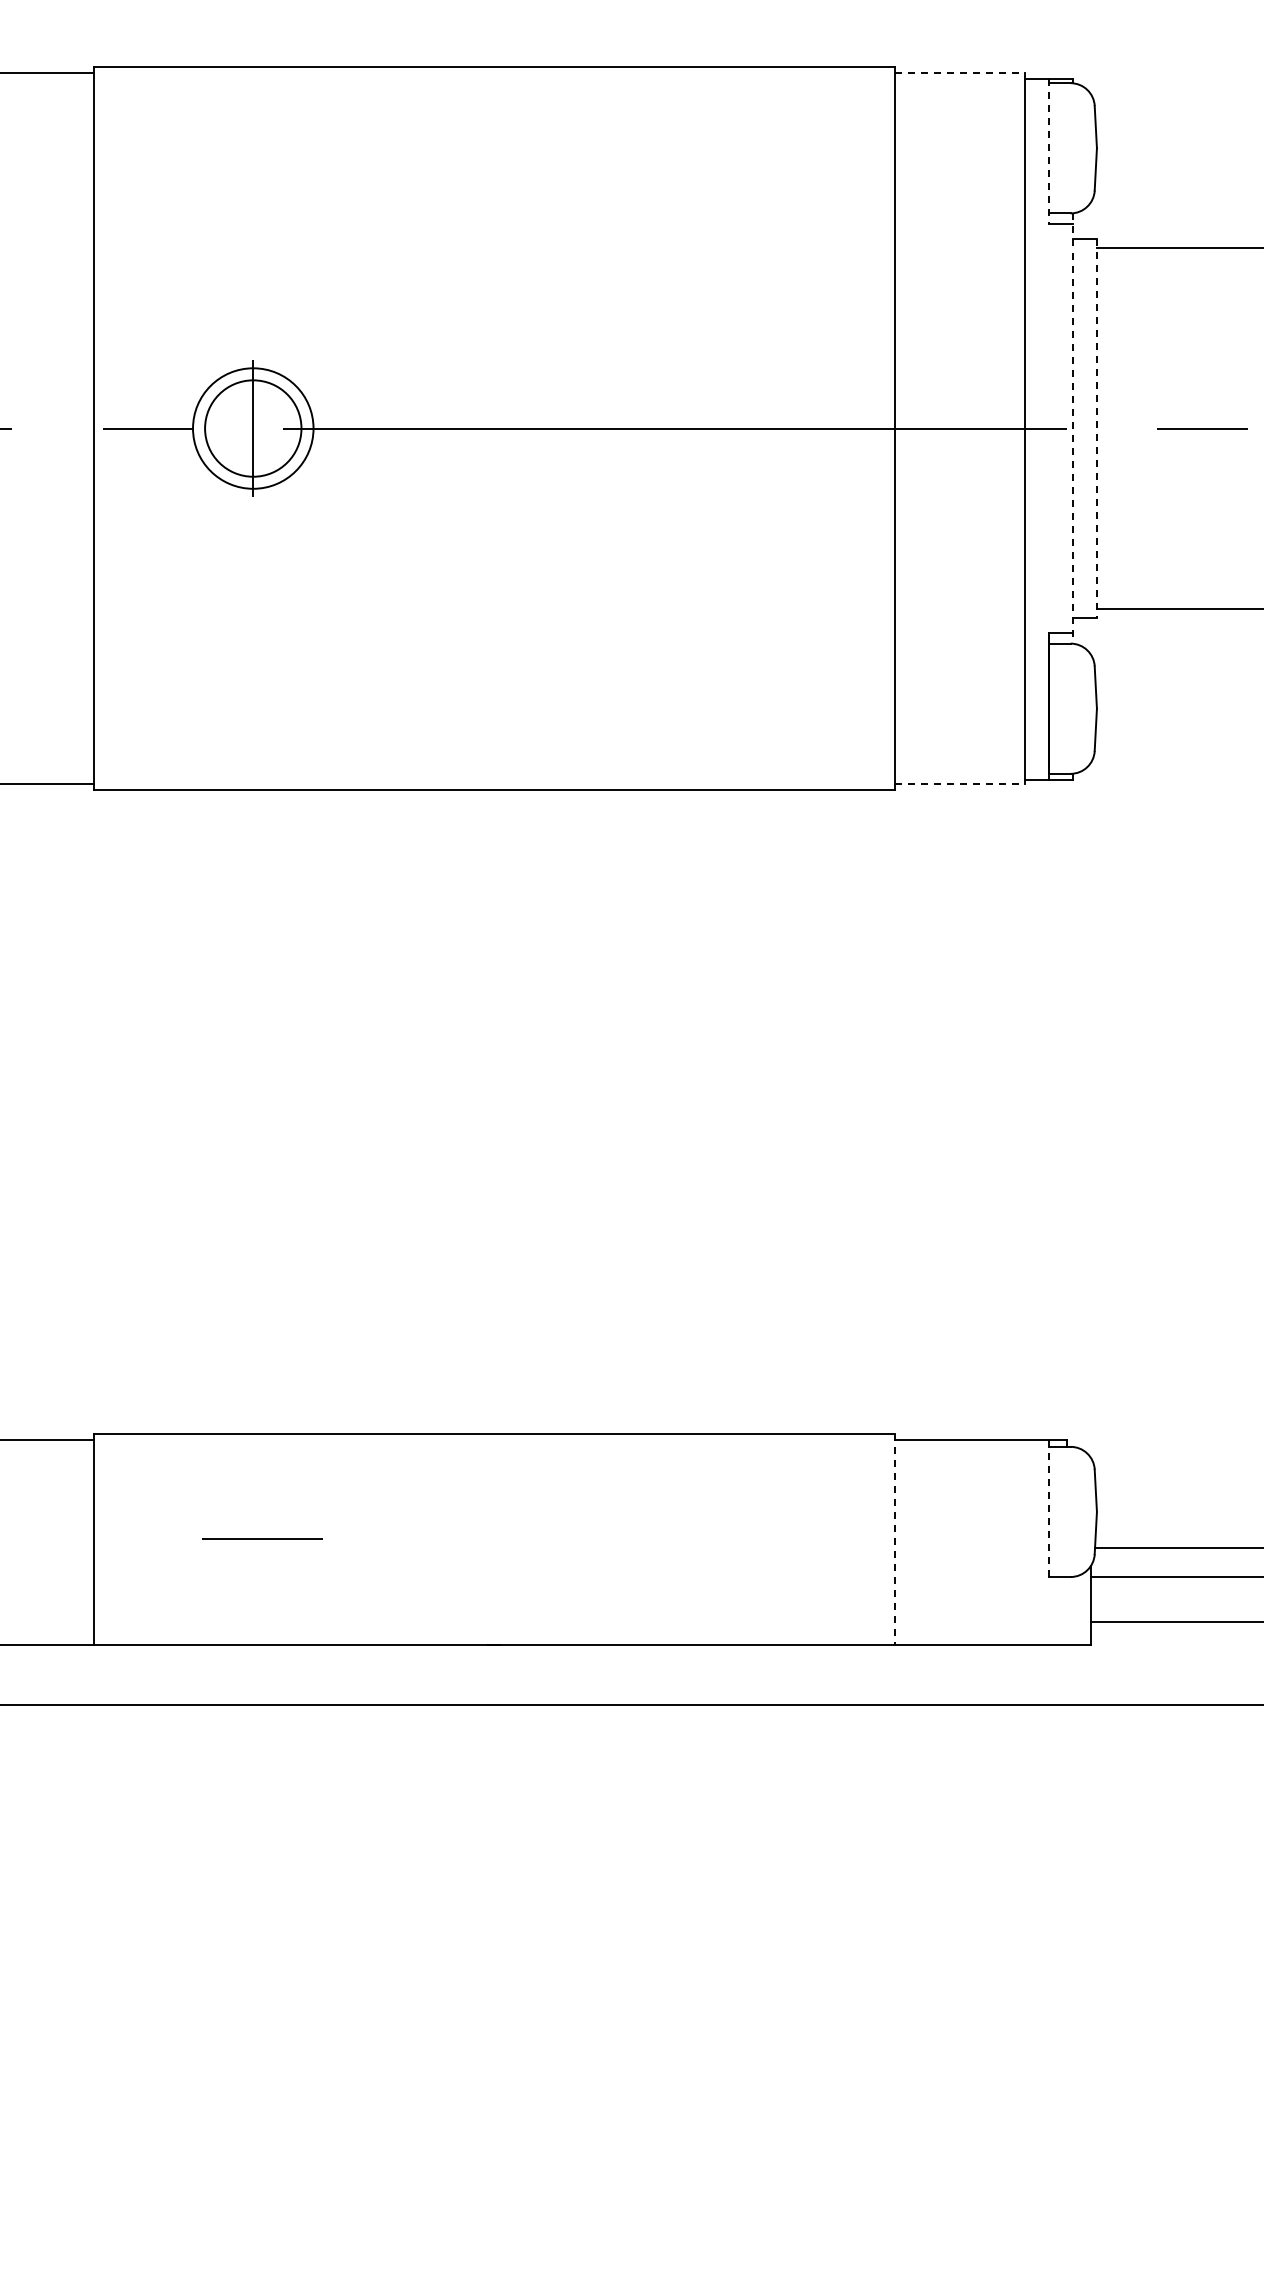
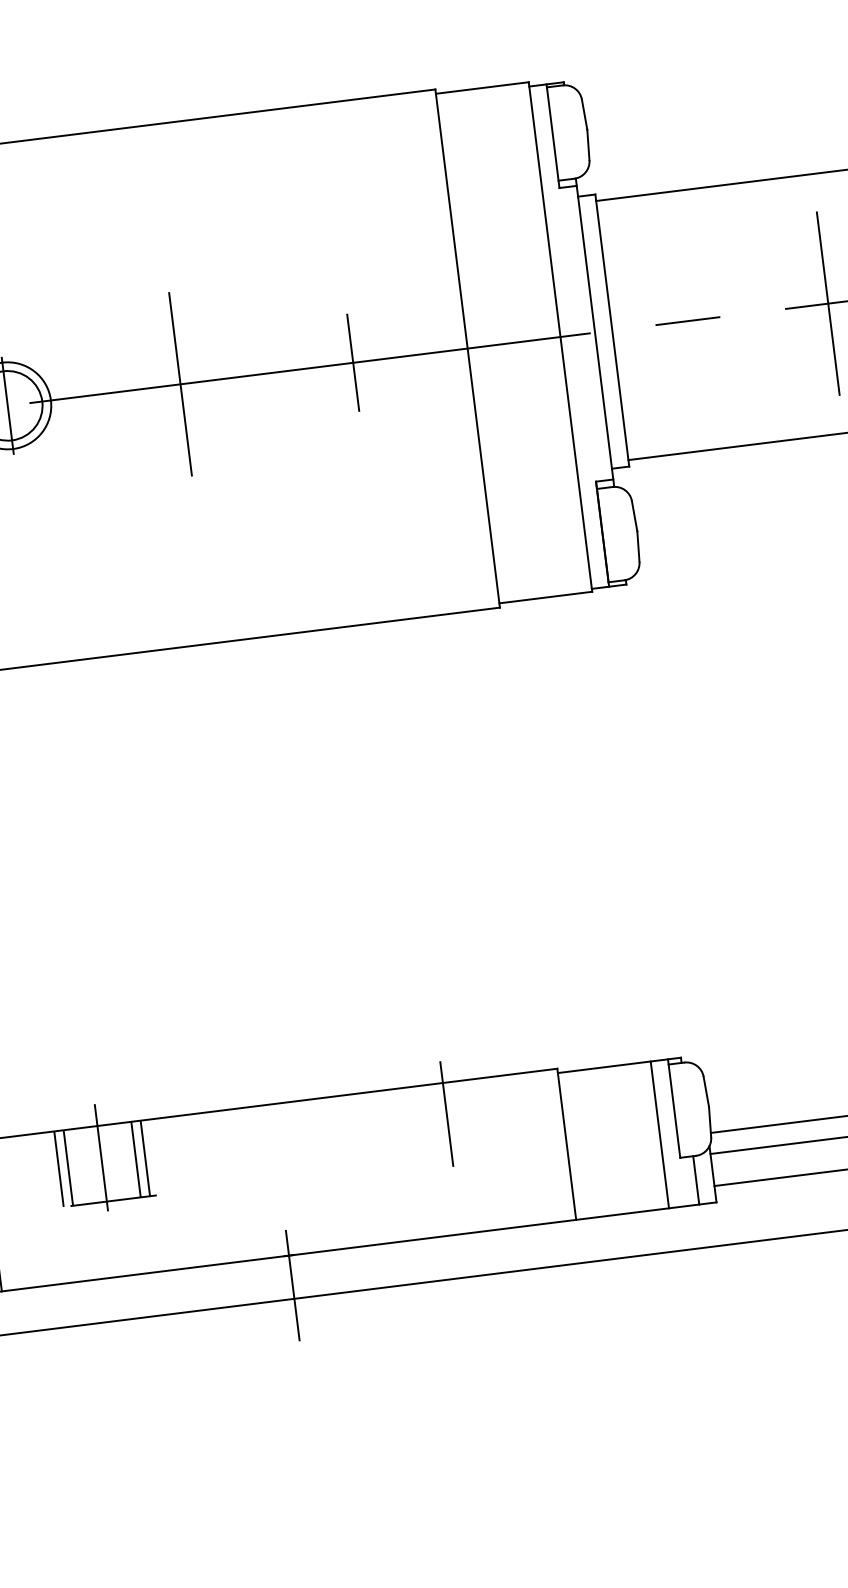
line: (959, 73) -> (482, 88), dashed -> solid
line: (1048, 151) -> (552, 136), dashed -> solid
line: (494, 428) -> (180, 384), added
line: (735, 428) -> (353, 362), added
line: (1096, 428) -> (611, 330), dashed -> solid
line: (1072, 429) -> (594, 333), dashed -> solid
line: (959, 784) -> (545, 597), dashed -> solid
line: (735, 1476) -> (446, 1113), added
line: (253, 1477) -> (101, 1157), added
line: (193, 1486) -> (59, 1169), added
line: (206, 1486) -> (68, 1168), added
line: (300, 1486) -> (136, 1159), added
line: (313, 1486) -> (145, 1158), added
line: (1048, 1508) -> (673, 1108), dashed -> solid
line: (895, 1539) -> (567, 1144), dashed -> solid
line: (1024, 1541) -> (659, 1134), added
line: (1066, 1610) -> (695, 1180), added
line: (494, 1686) -> (292, 1285), added

